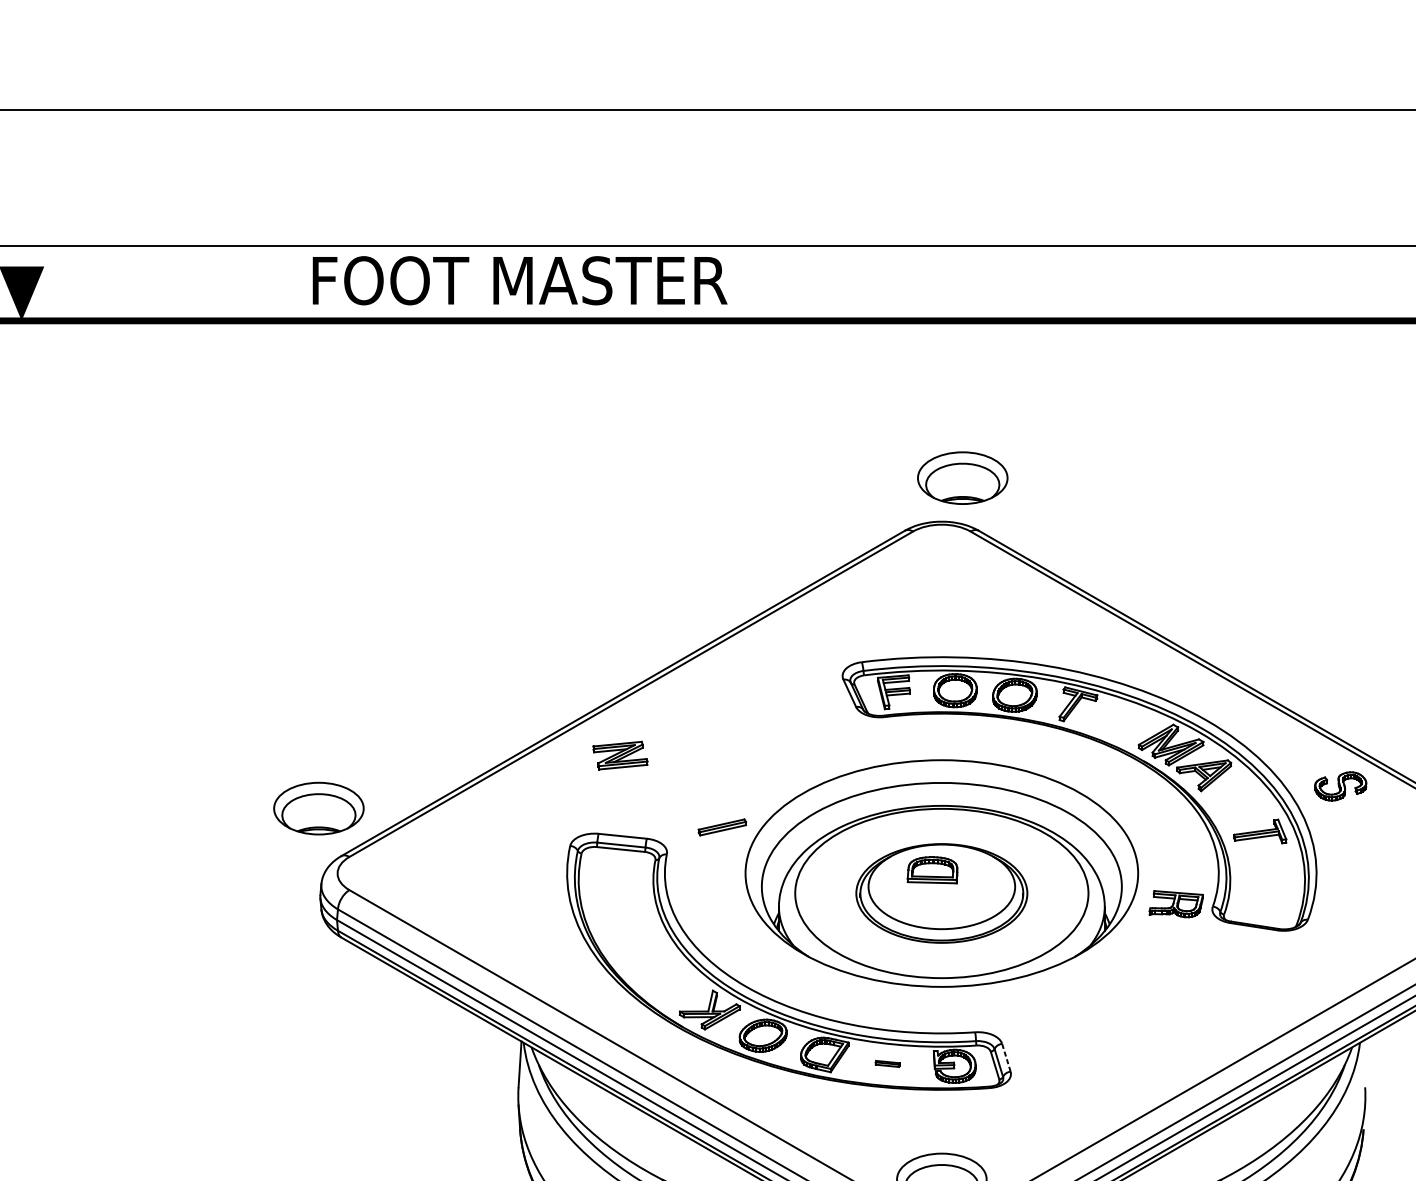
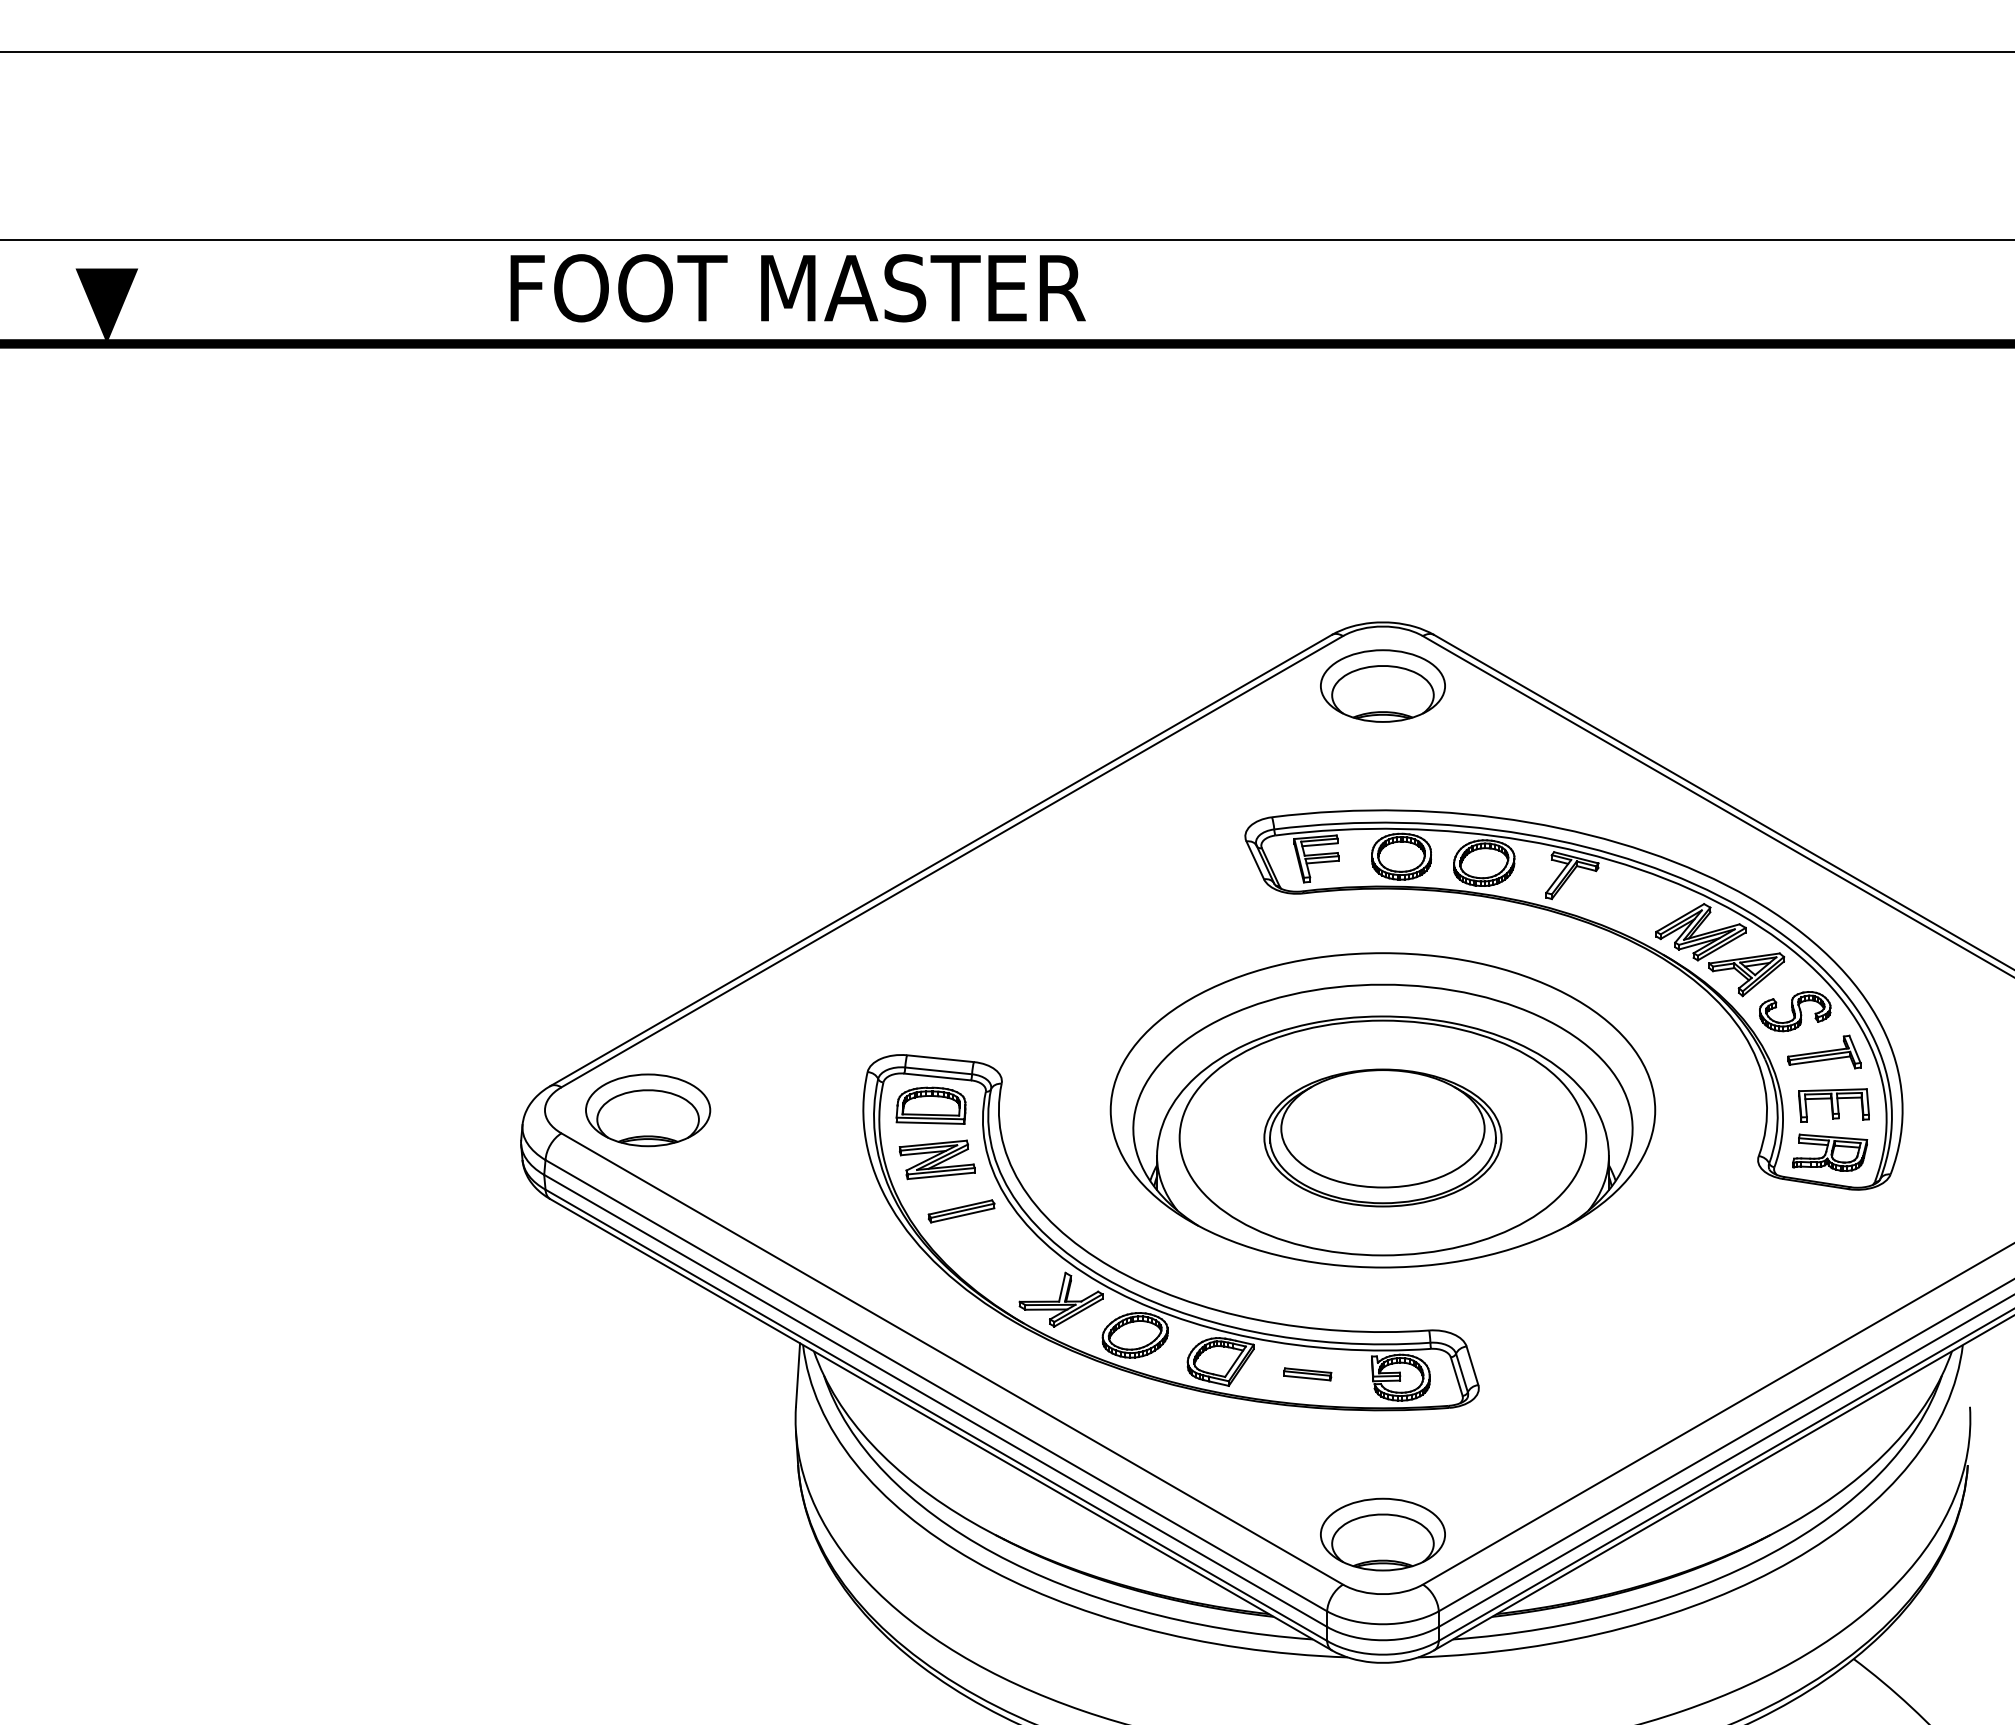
part: (962, 477) -> (1382, 685), moved
part: (619, 755) -> (936, 1159), moved
part: (1341, 786) -> (1795, 1011), moved
part: (319, 808) -> (648, 1110), moved
part: (722, 827) -> (961, 1211), moved
part: (932, 870) -> (930, 1105), moved
part: (1266, 870) -> (1833, 1105), added
part: (1176, 903) -> (1830, 1152), moved
line: (1006, 1057) -> (1472, 1365), dashed -> solid
part: (887, 1064) -> (1307, 1374), size x1.43

